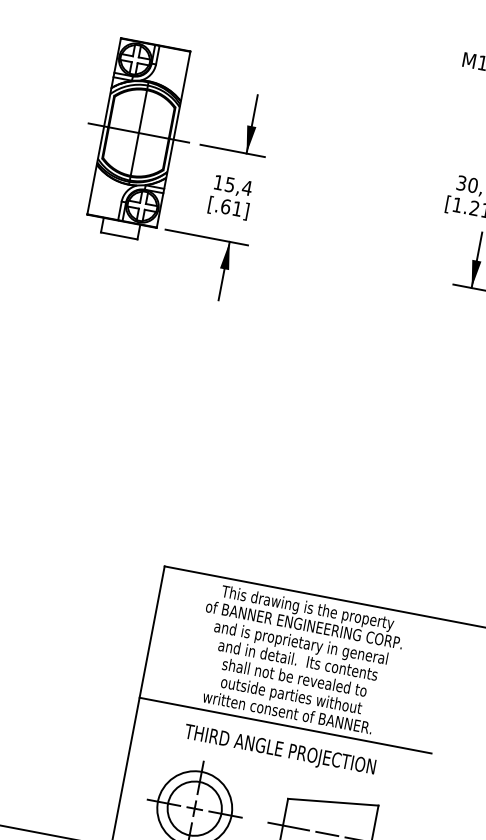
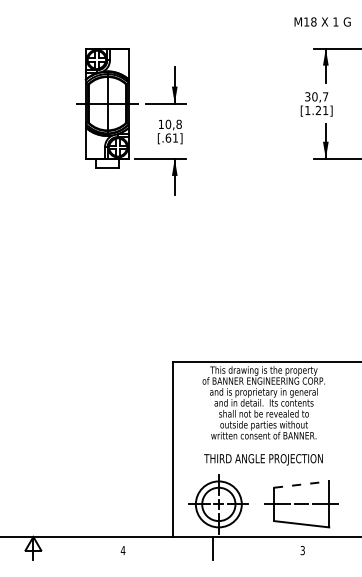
text: (238, 186) -> (173, 124), 15,4 -> 10,8
line: (284, 724) -> (263, 443), removed
line: (333, 802) -> (301, 484), solid -> dashed

